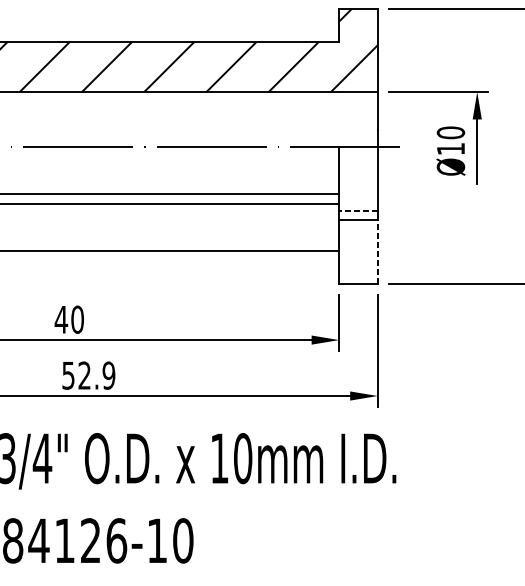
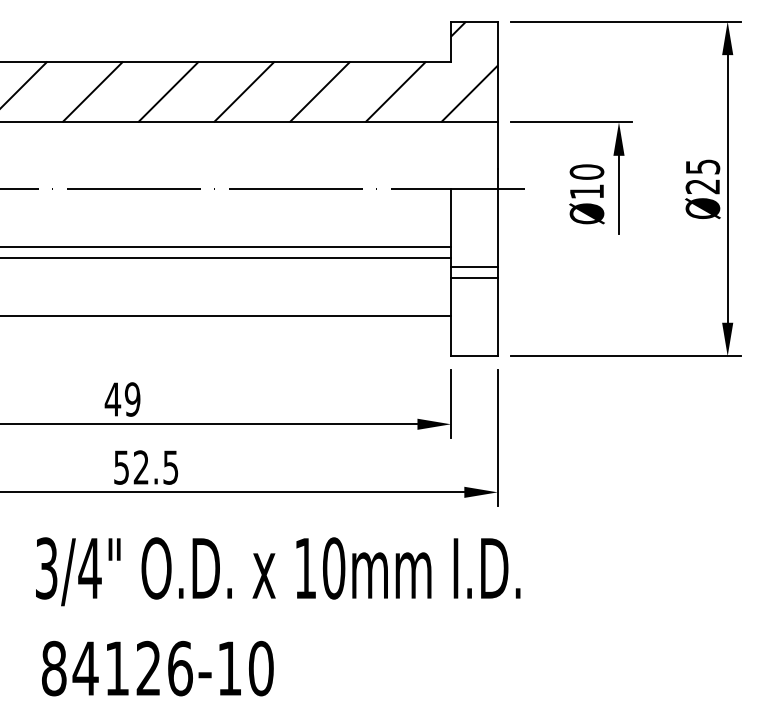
line: (357, 210) -> (473, 266), dashed -> solid
line: (377, 252) -> (497, 317), dashed -> solid
text: (77, 319) -> (132, 399), 40 -> 49
text: (108, 375) -> (170, 467), 52.9 -> 52.5

